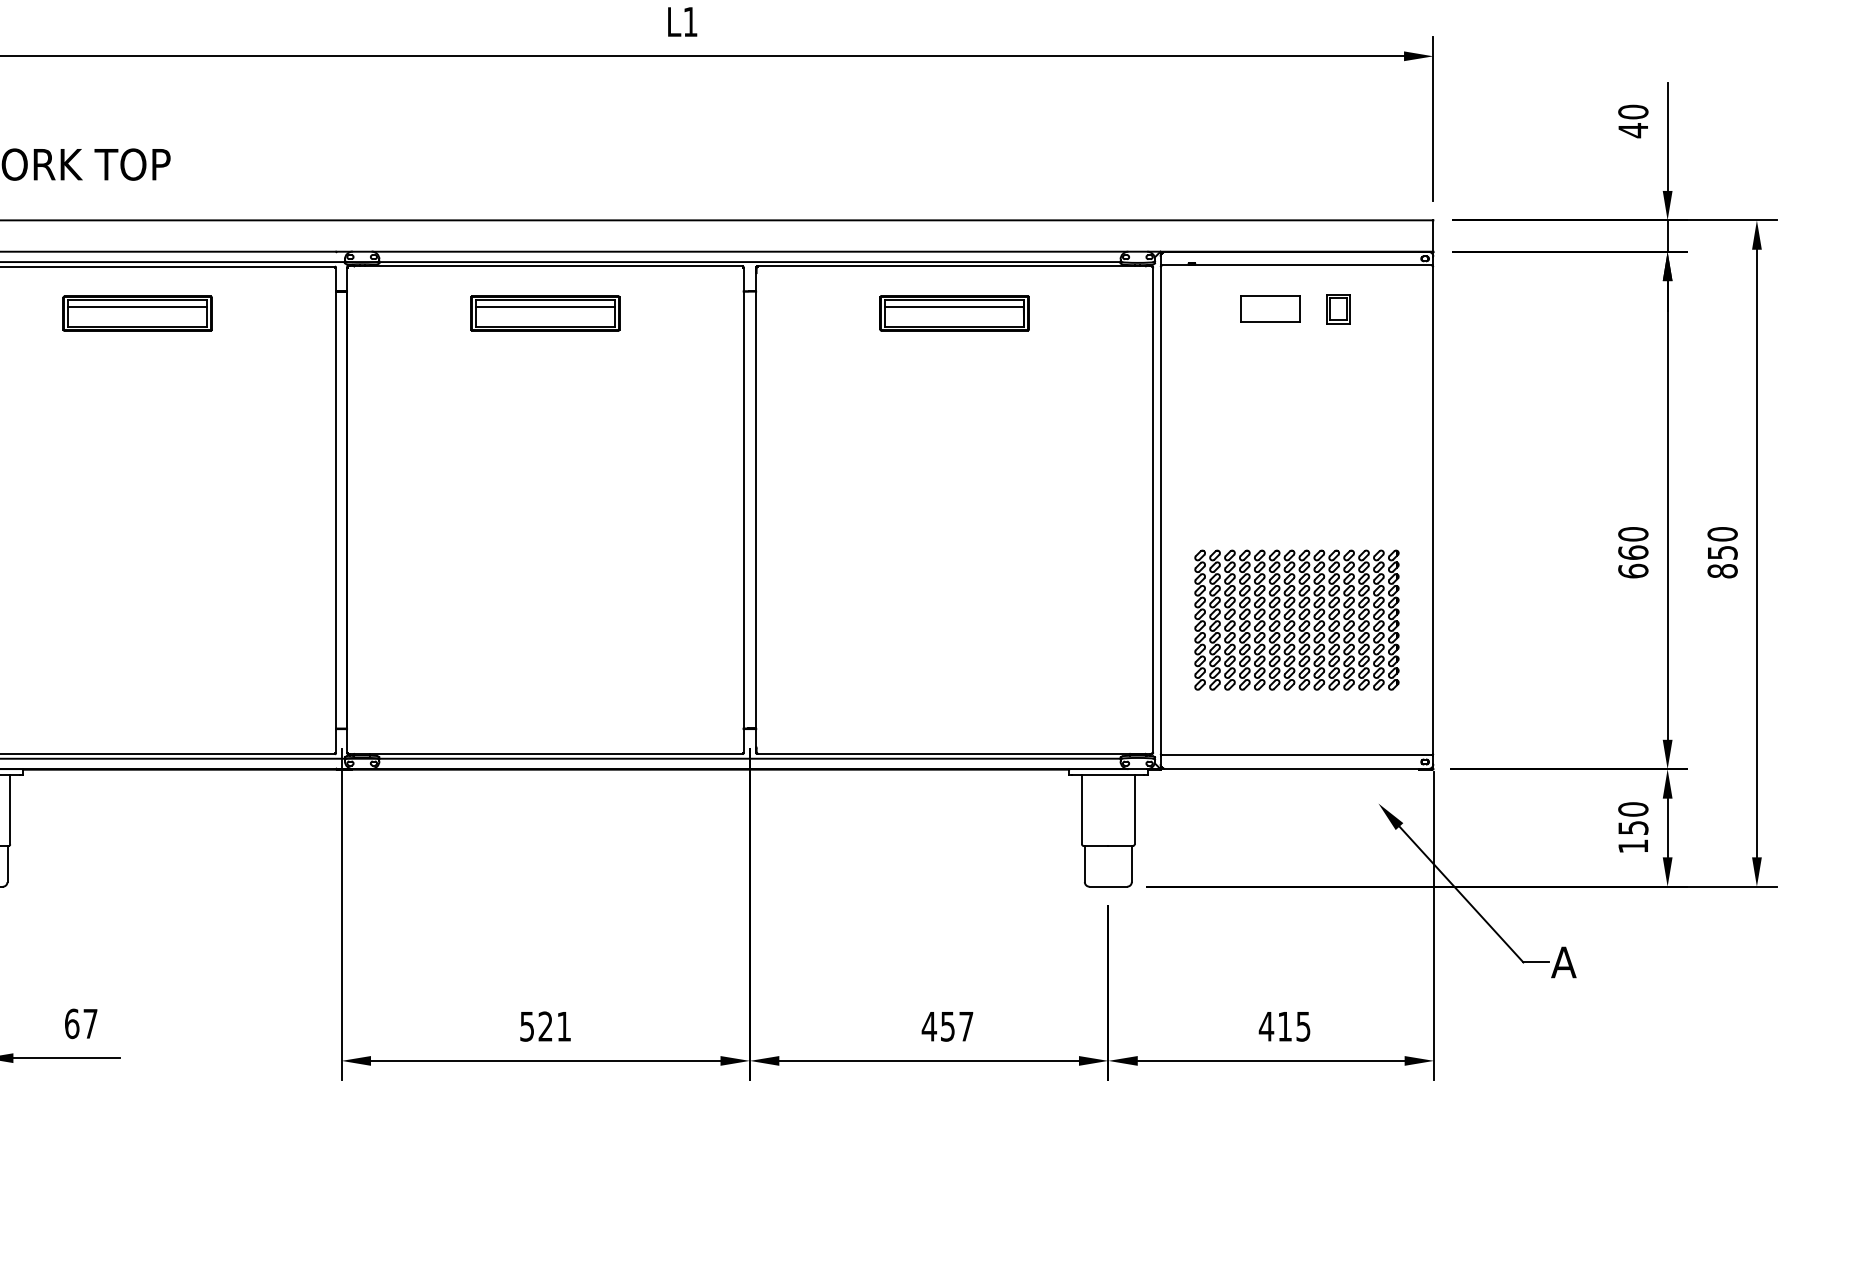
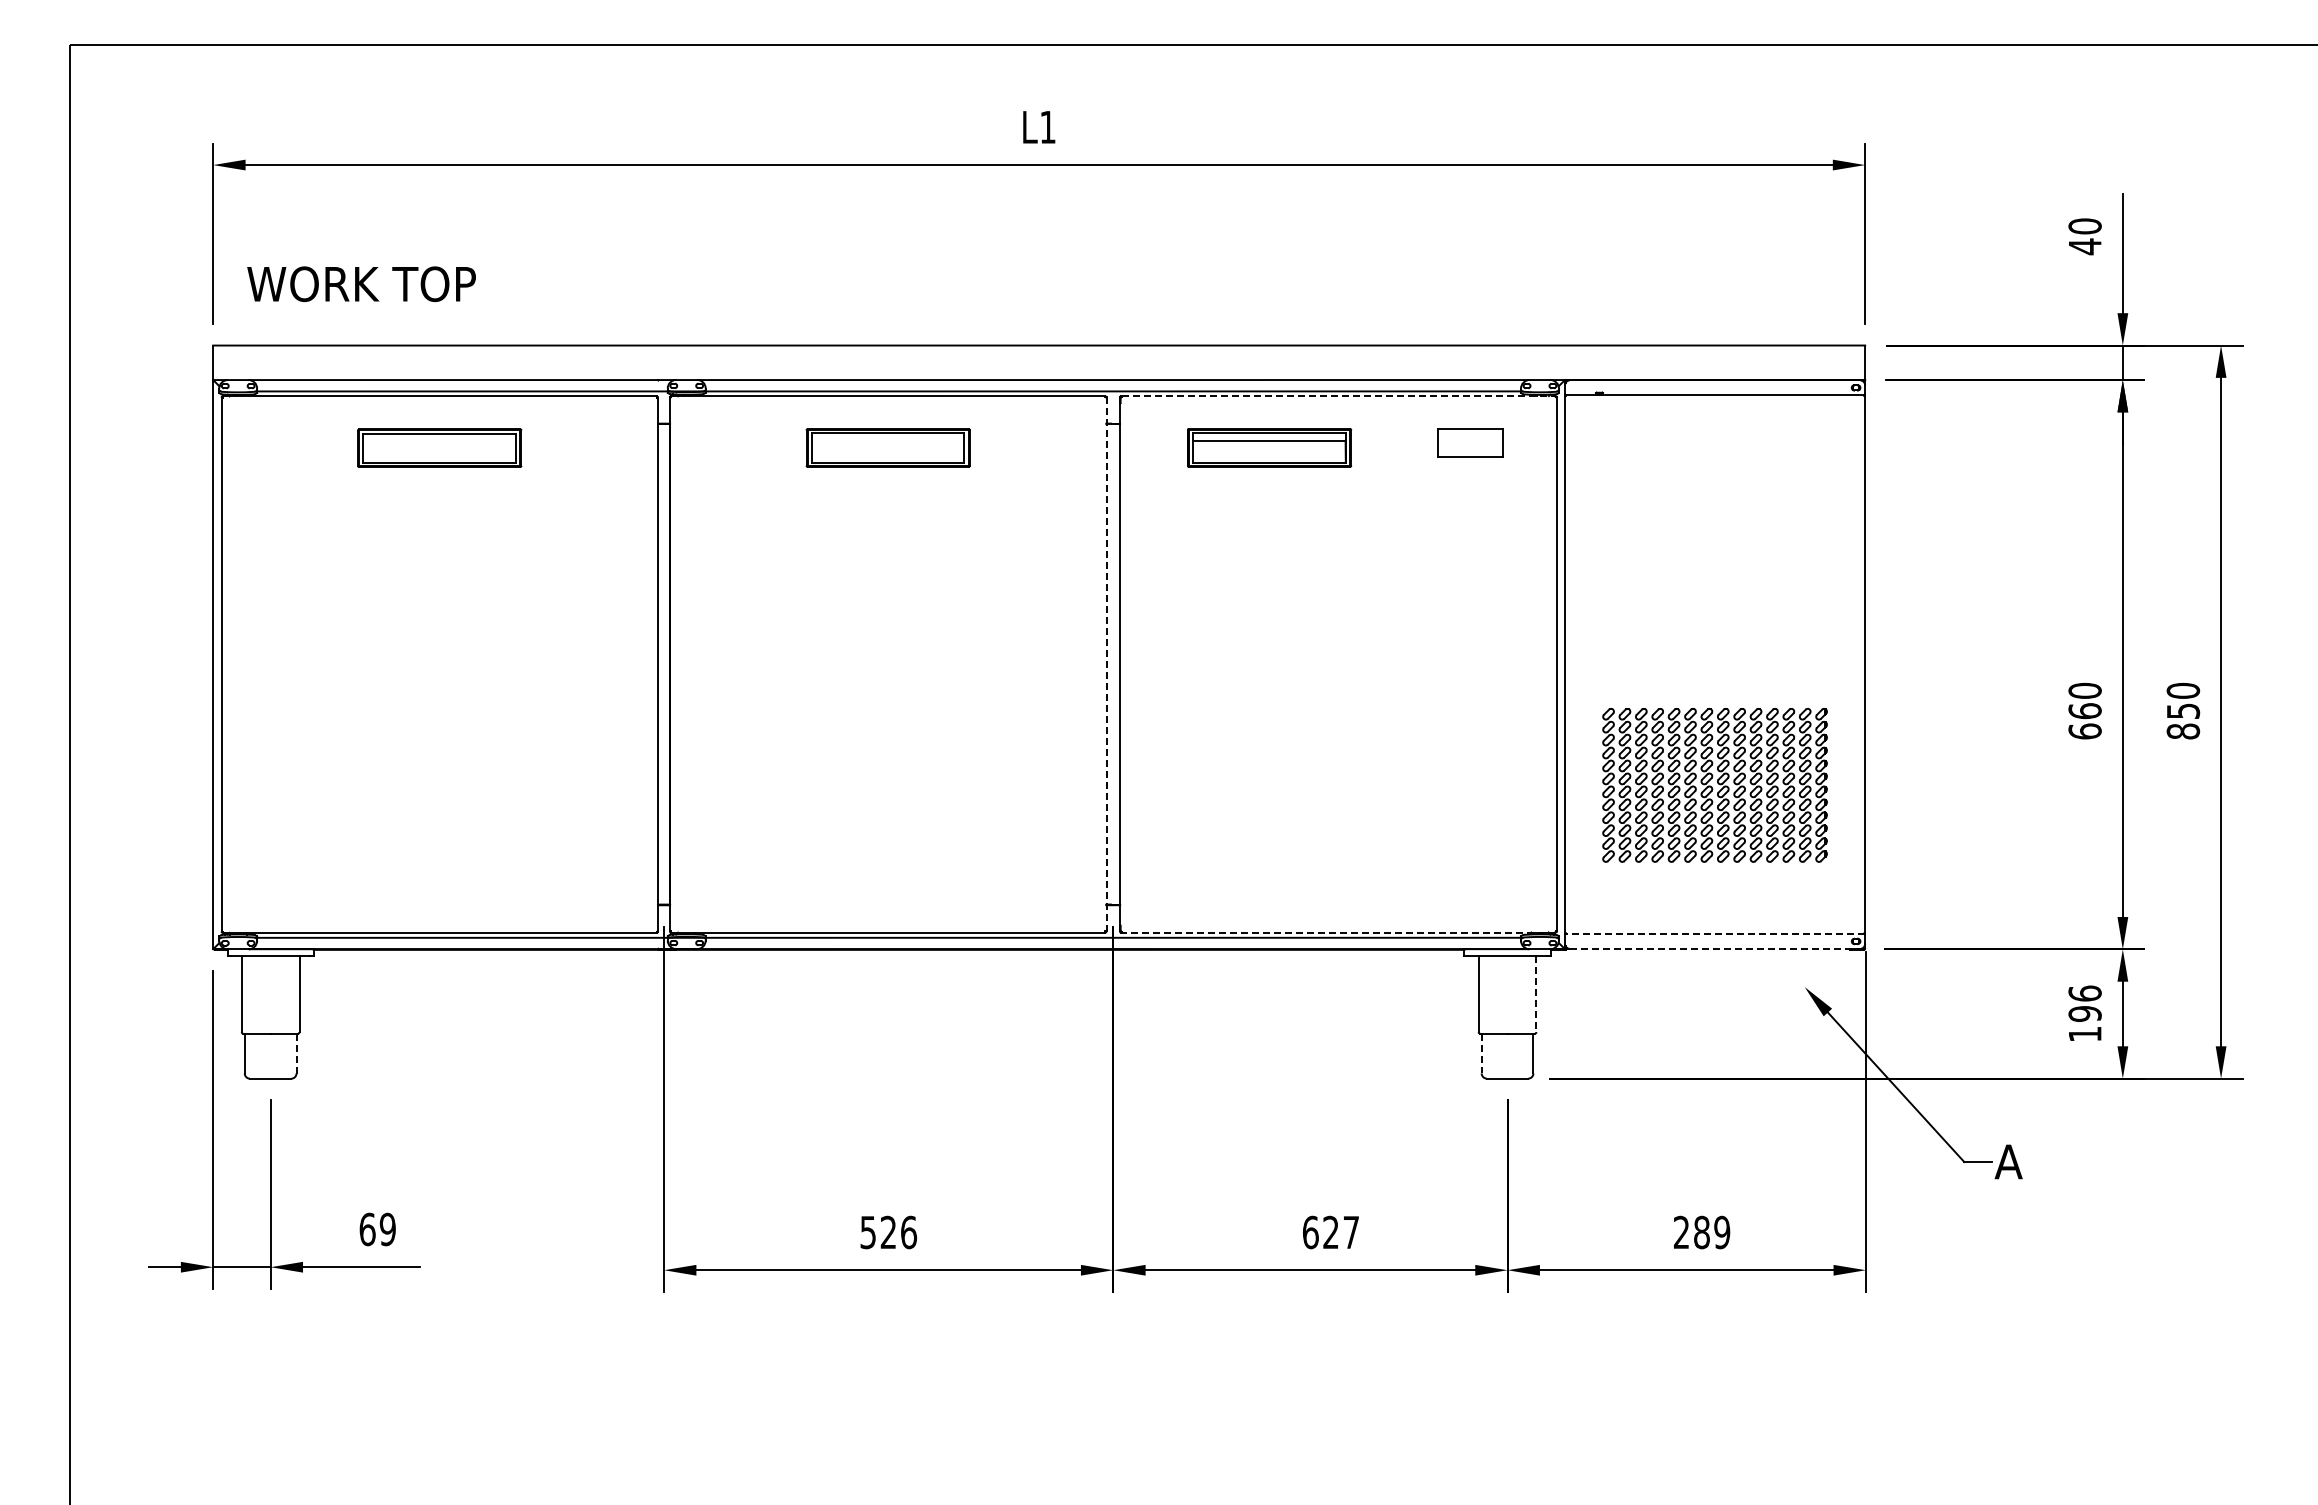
line: (954, 266) -> (1338, 396), solid -> dashed
line: (544, 306) -> (887, 440), removed
line: (137, 307) -> (439, 441), removed
part: (1270, 308) -> (1470, 442), moved
part: (1338, 308) -> (1760, 442), removed
part: (954, 313) -> (1269, 447), moved
line: (743, 510) -> (1106, 664), solid -> dashed
line: (954, 753) -> (1338, 932), solid -> dashed
line: (1296, 755) -> (1714, 934), solid -> dashed
line: (1297, 769) -> (1715, 949), solid -> dashed
line: (1134, 810) -> (1536, 994), solid -> dashed
text: (1632, 818) -> (2084, 1003), 150 -> 196
line: (7, 863) -> (296, 1053), solid -> dashed
line: (1084, 863) -> (1481, 1053), solid -> dashed
text: (90, 1023) -> (387, 1229), 67 -> 69
text: (564, 1026) -> (909, 1232), 521 -> 526
text: (938, 1026) -> (1320, 1232), 457 -> 627
text: (1284, 1026) -> (1701, 1232), 415 -> 289

